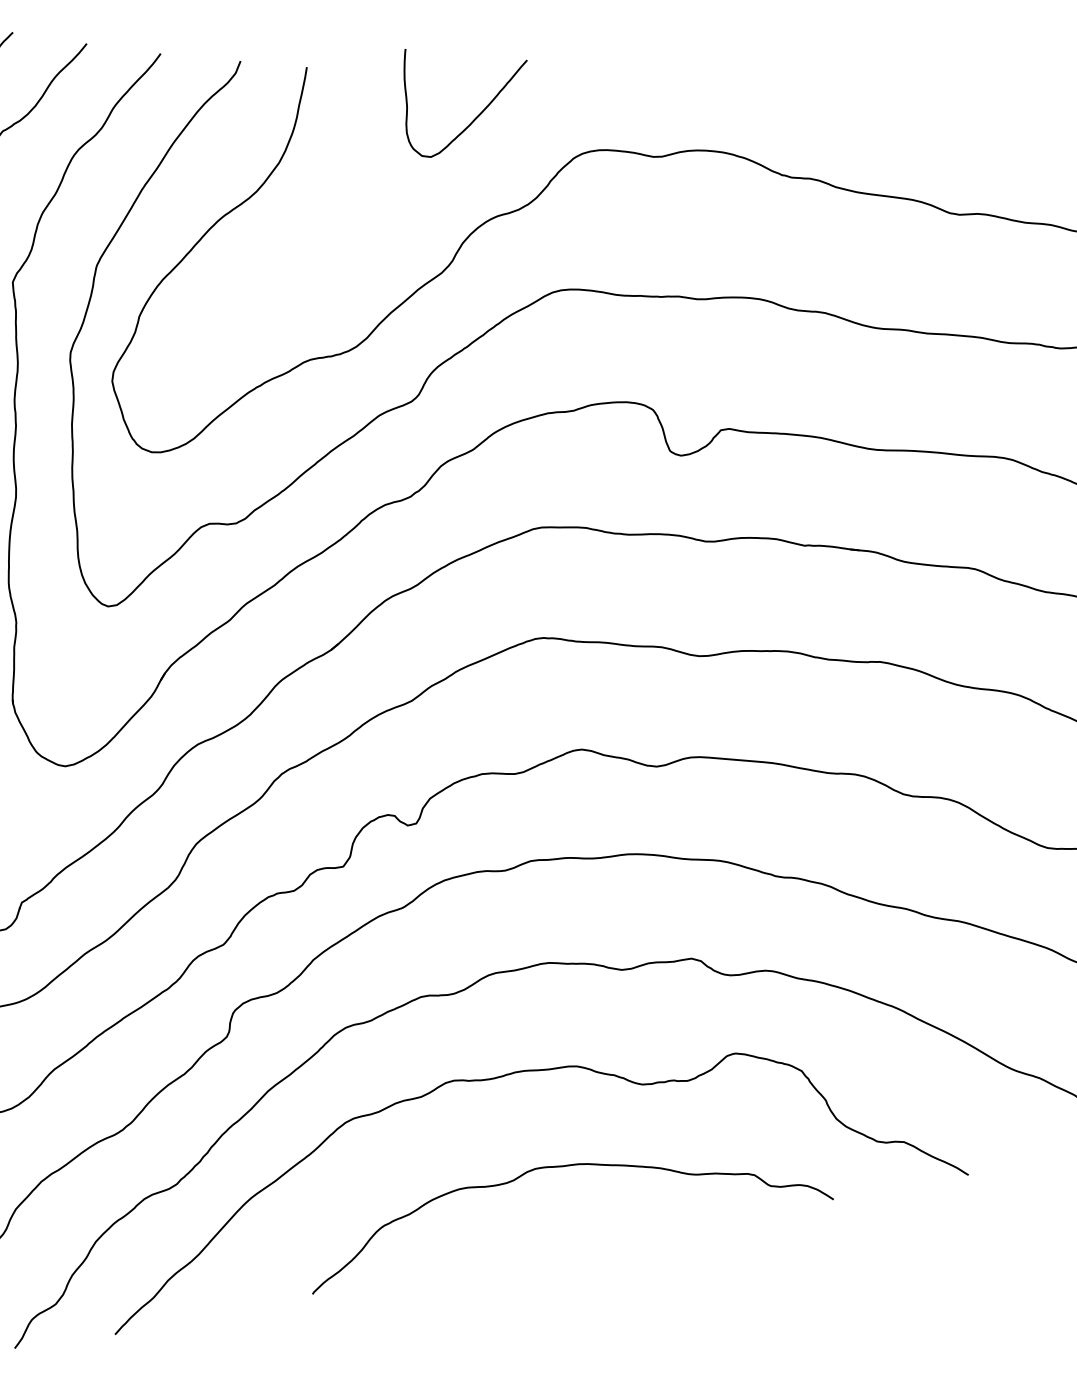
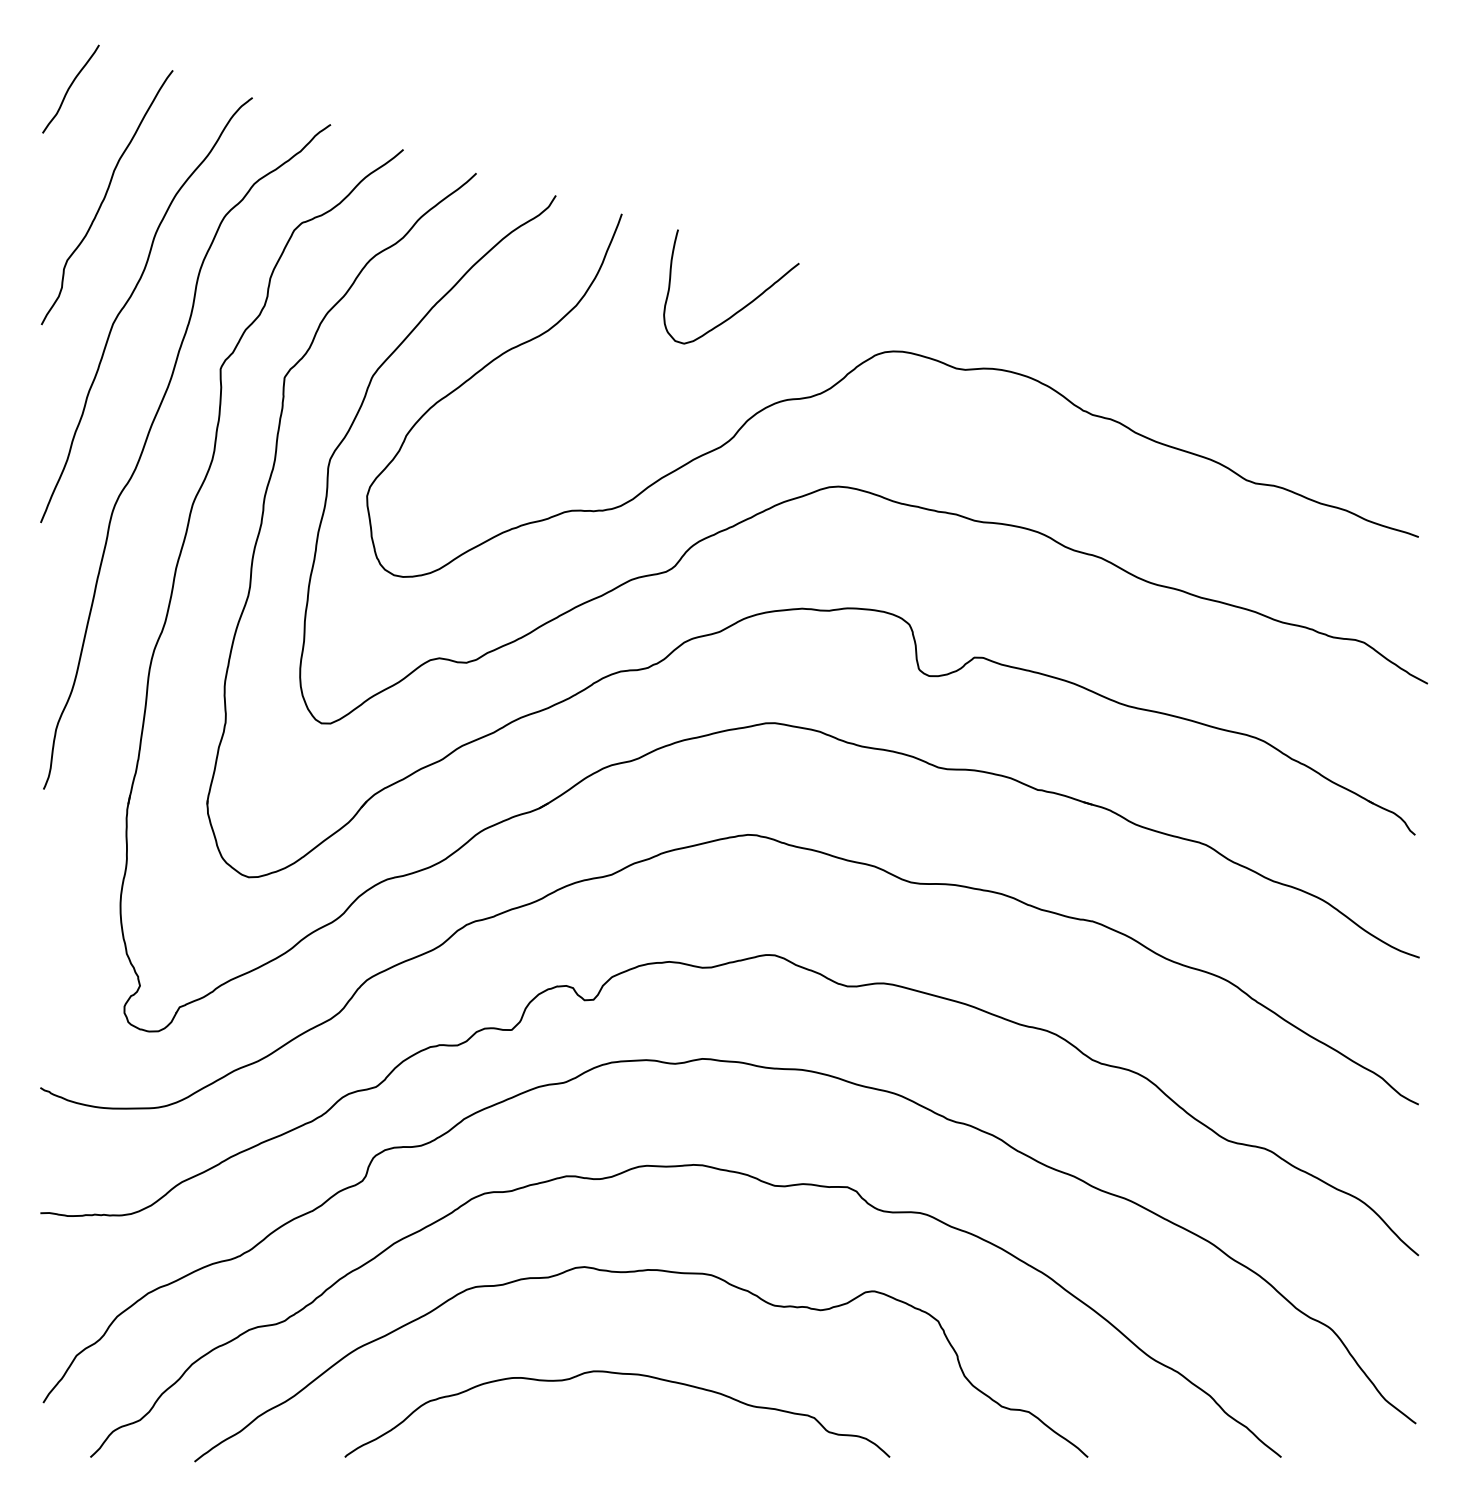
curve: (481, 111) -> (743, 306), moved
curve: (558, 1167) -> (617, 1374), moved

